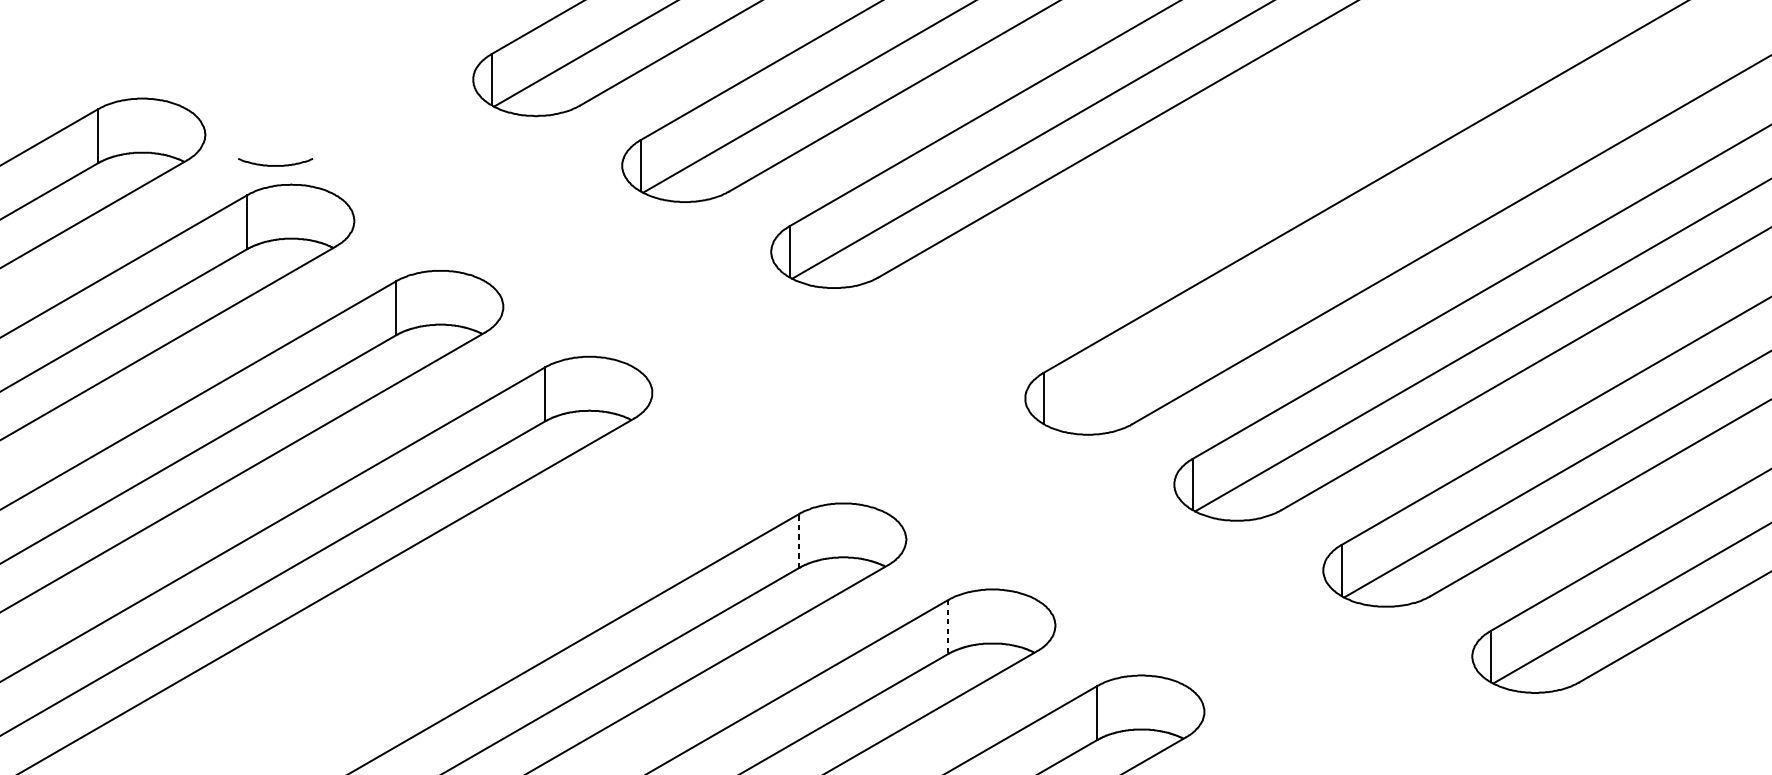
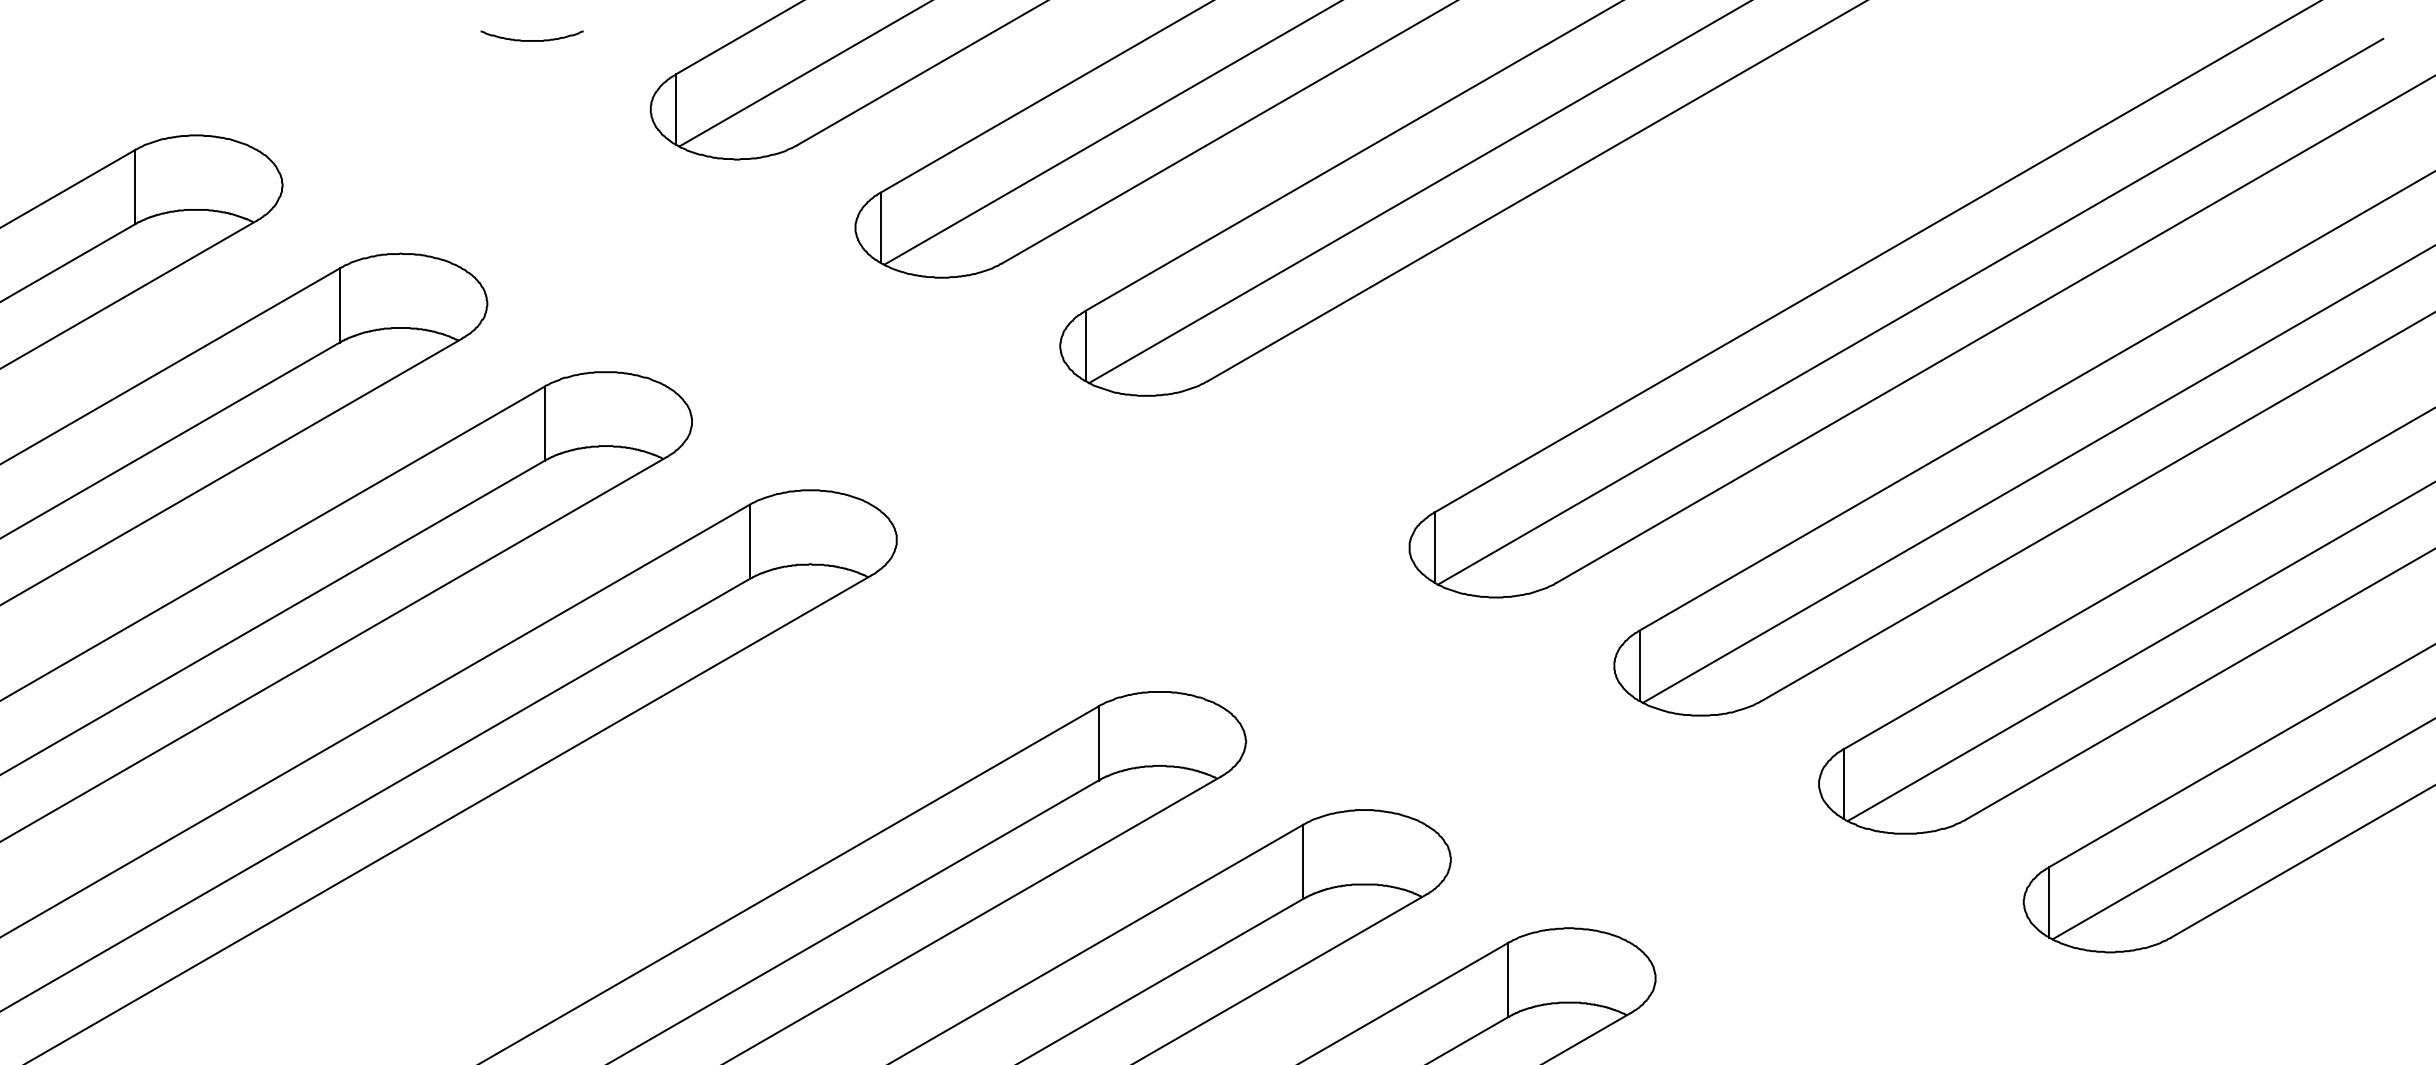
curve: (275, 165) -> (531, 40), moved
line: (1389, 226) -> (1910, 311), added
line: (799, 541) -> (1098, 743), dashed -> solid
line: (948, 627) -> (1303, 862), dashed -> solid

